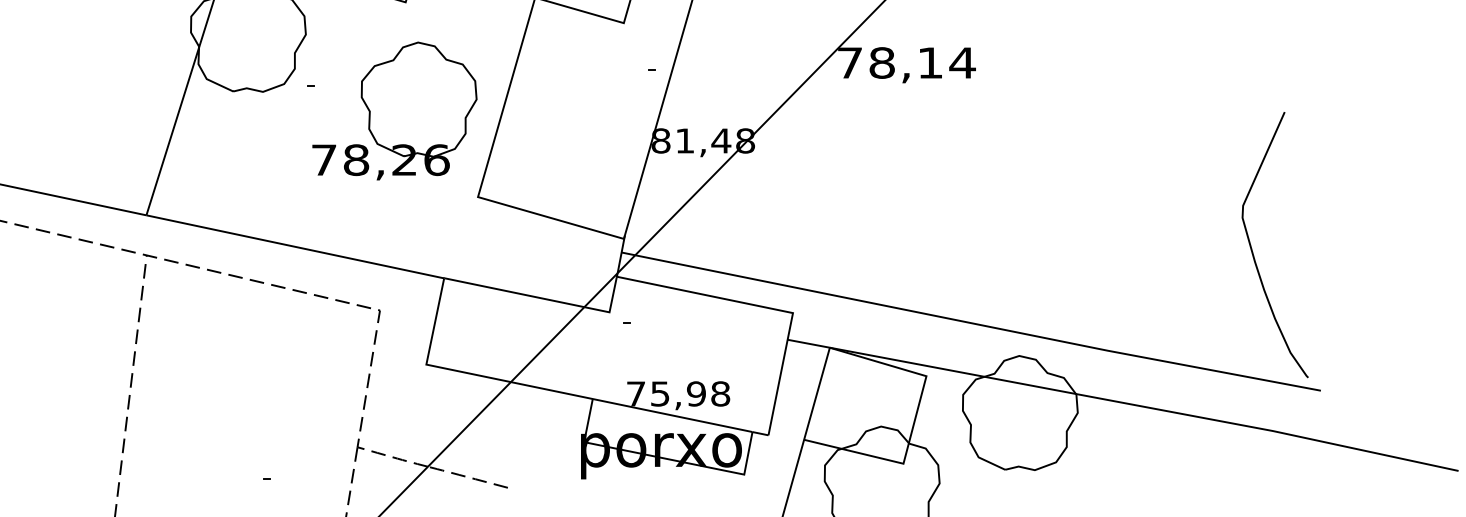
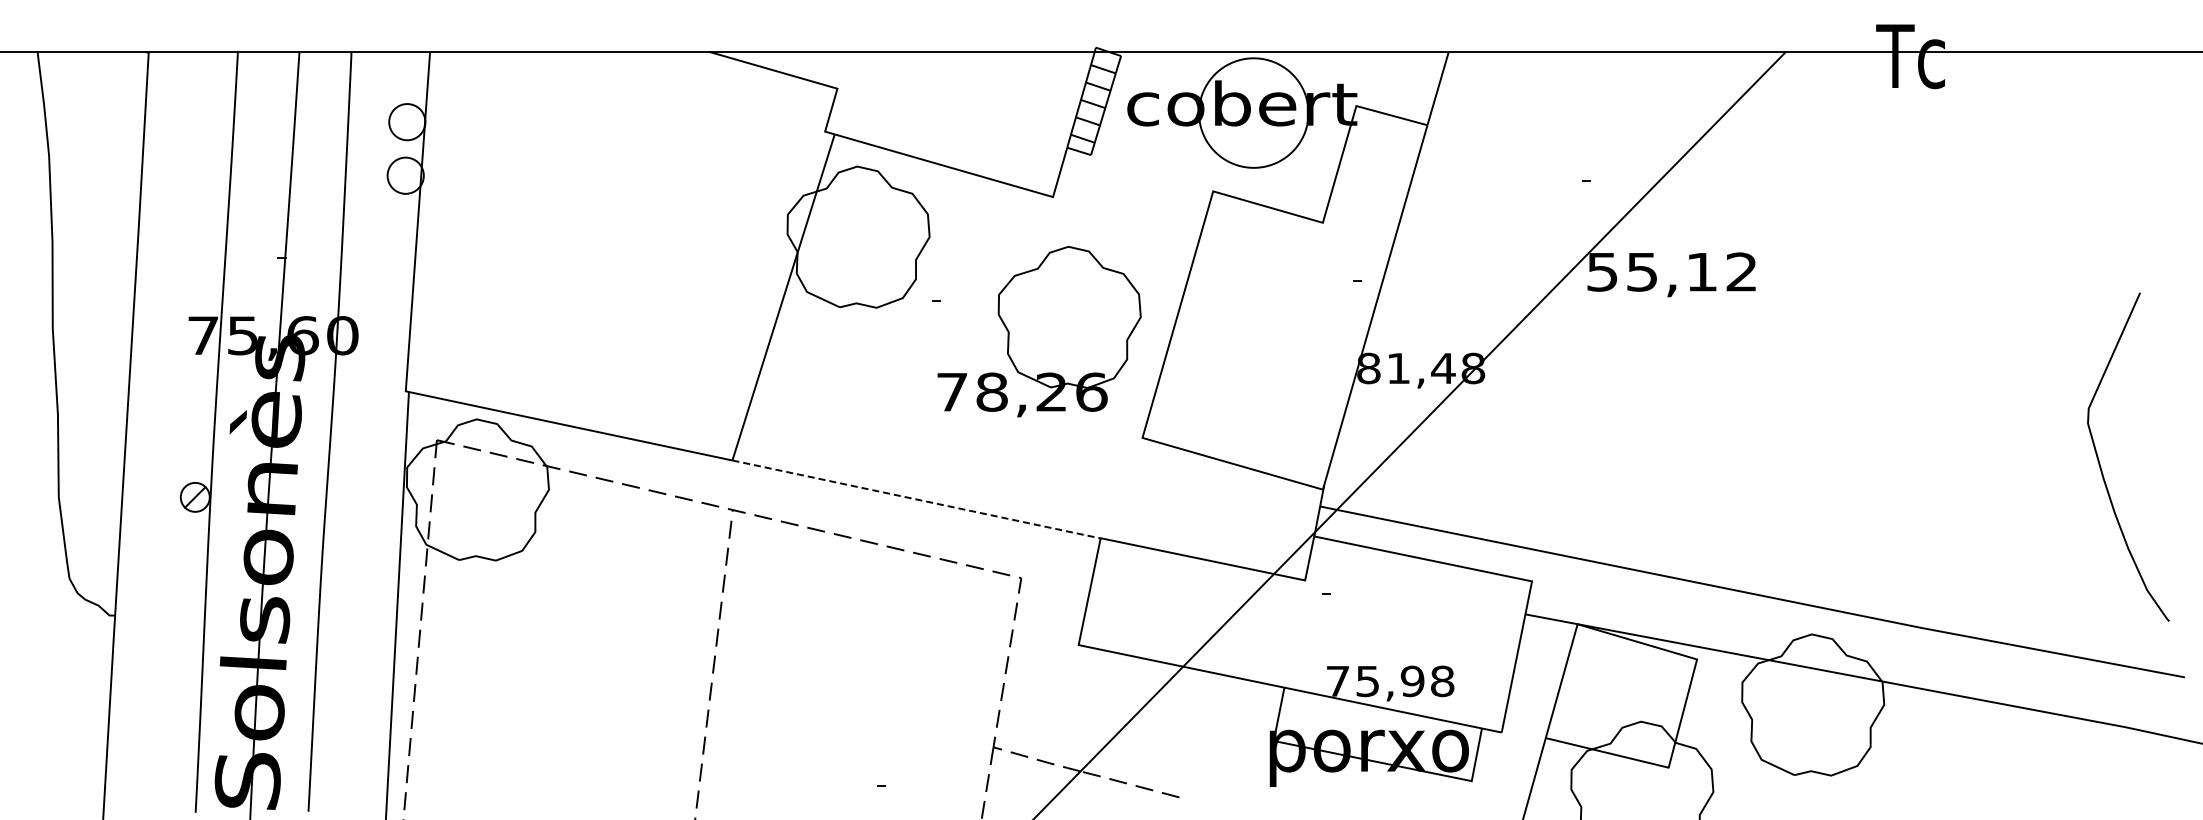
text: (906, 62) -> (1672, 271), 78,14 -> 55,12
line: (296, 246) -> (917, 499), solid -> dashed
curve: (1253, 252) -> (2101, 466), moved

